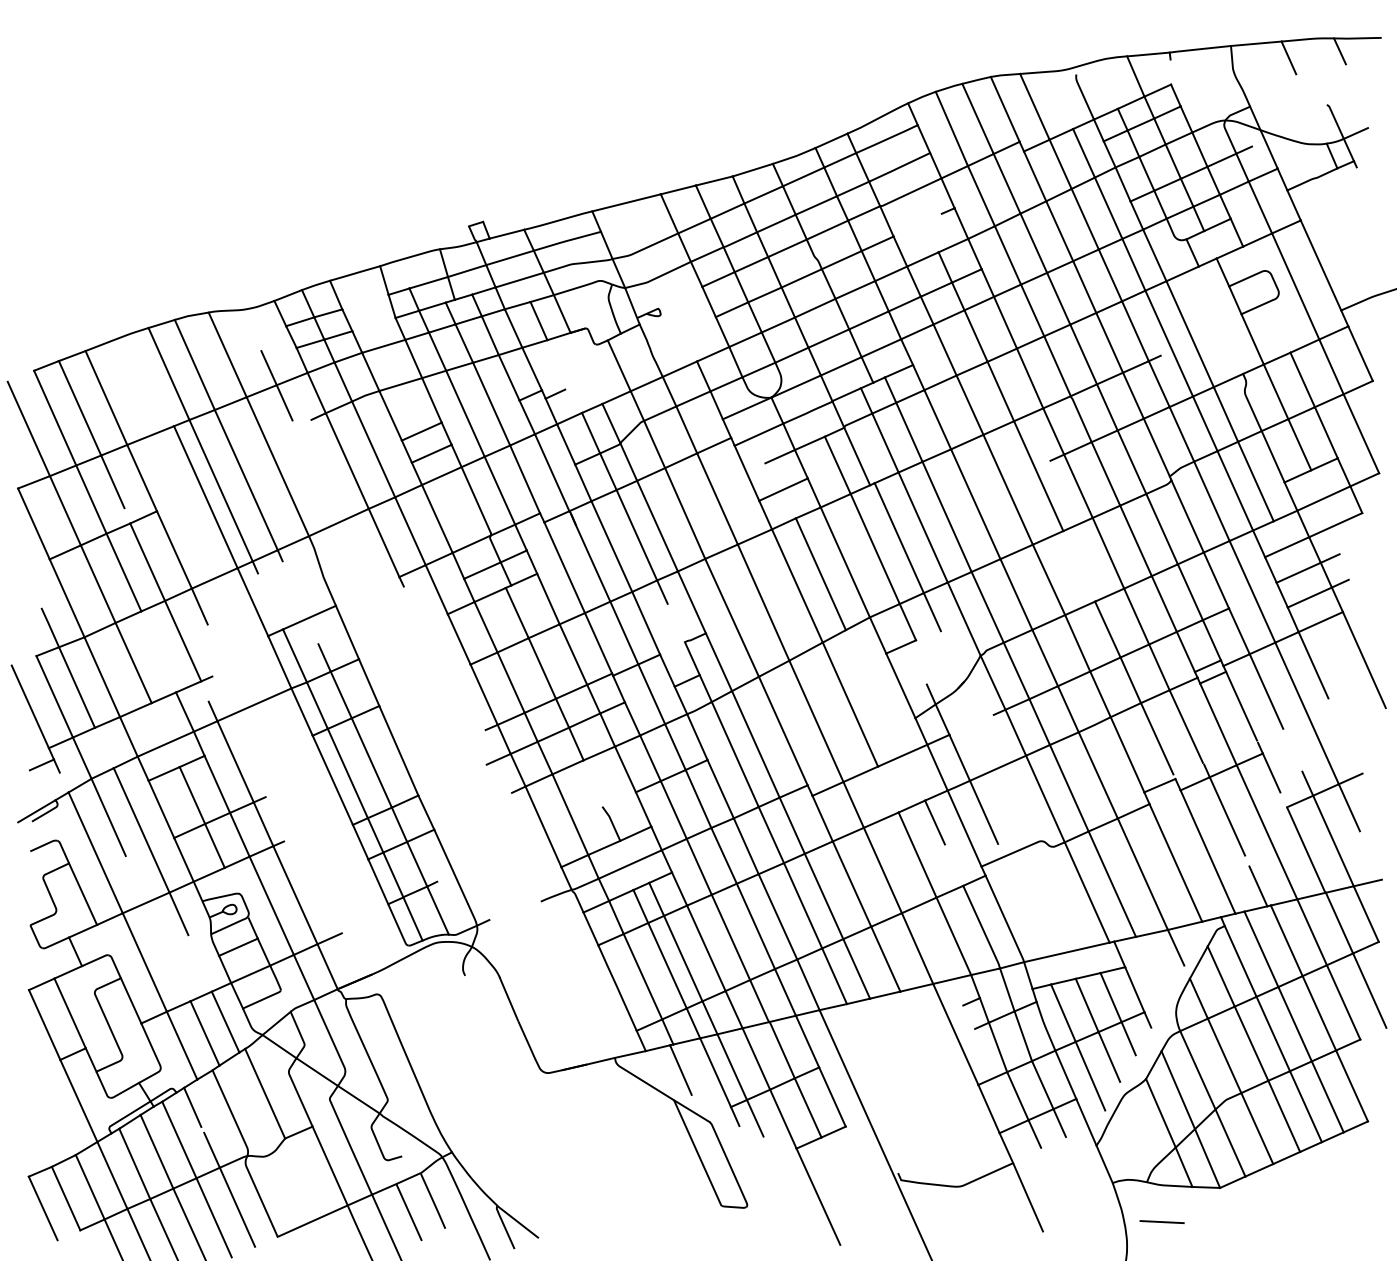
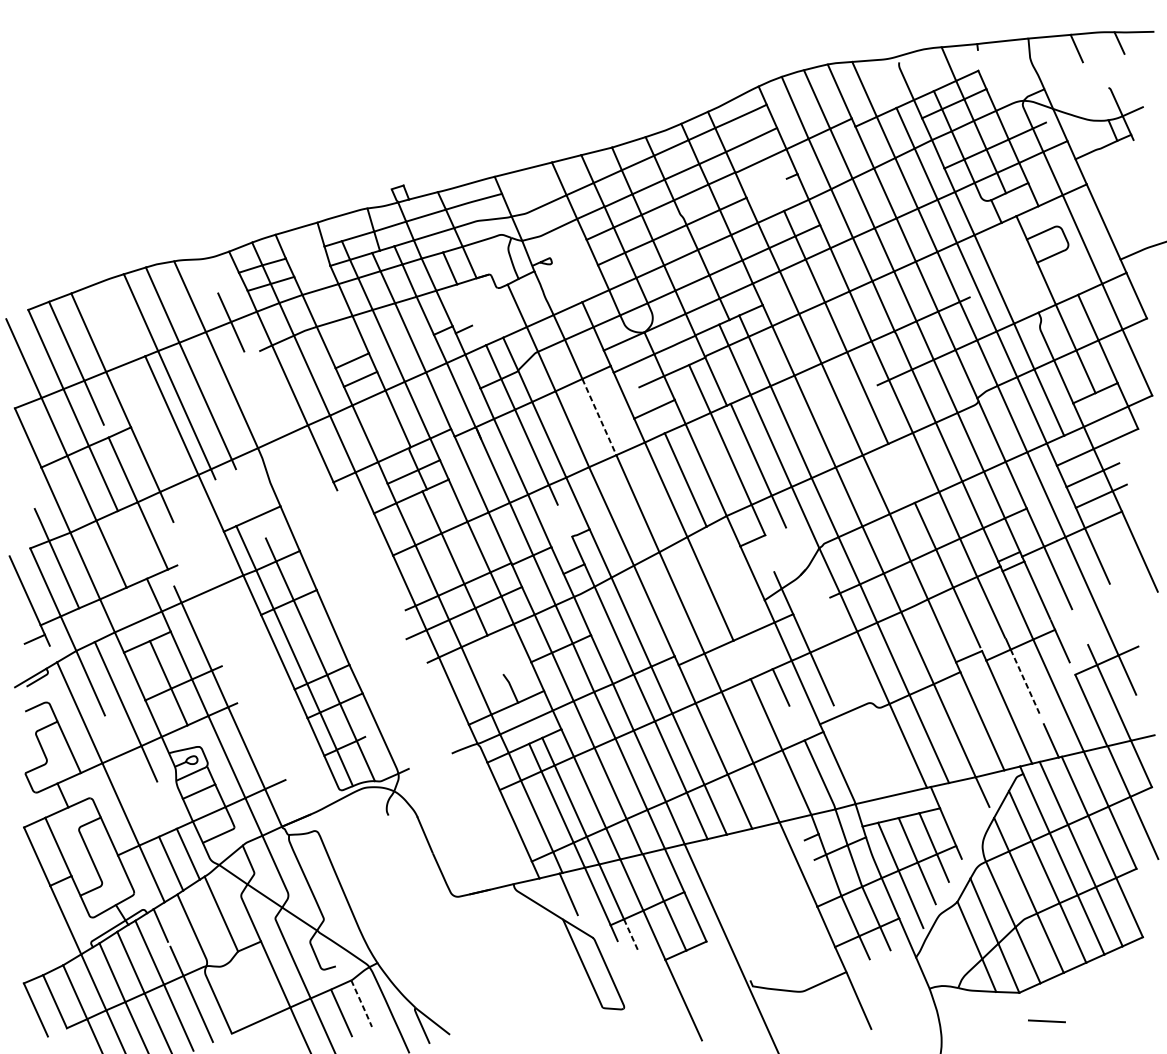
line: (717, 498) -> (599, 416), solid -> dashed
line: (1227, 816) -> (1025, 682), solid -> dashed
line: (755, 1118) -> (631, 934), solid -> dashed
line: (433, 1201) -> (362, 1004), solid -> dashed
line: (1161, 1221) -> (1046, 1020), moved

